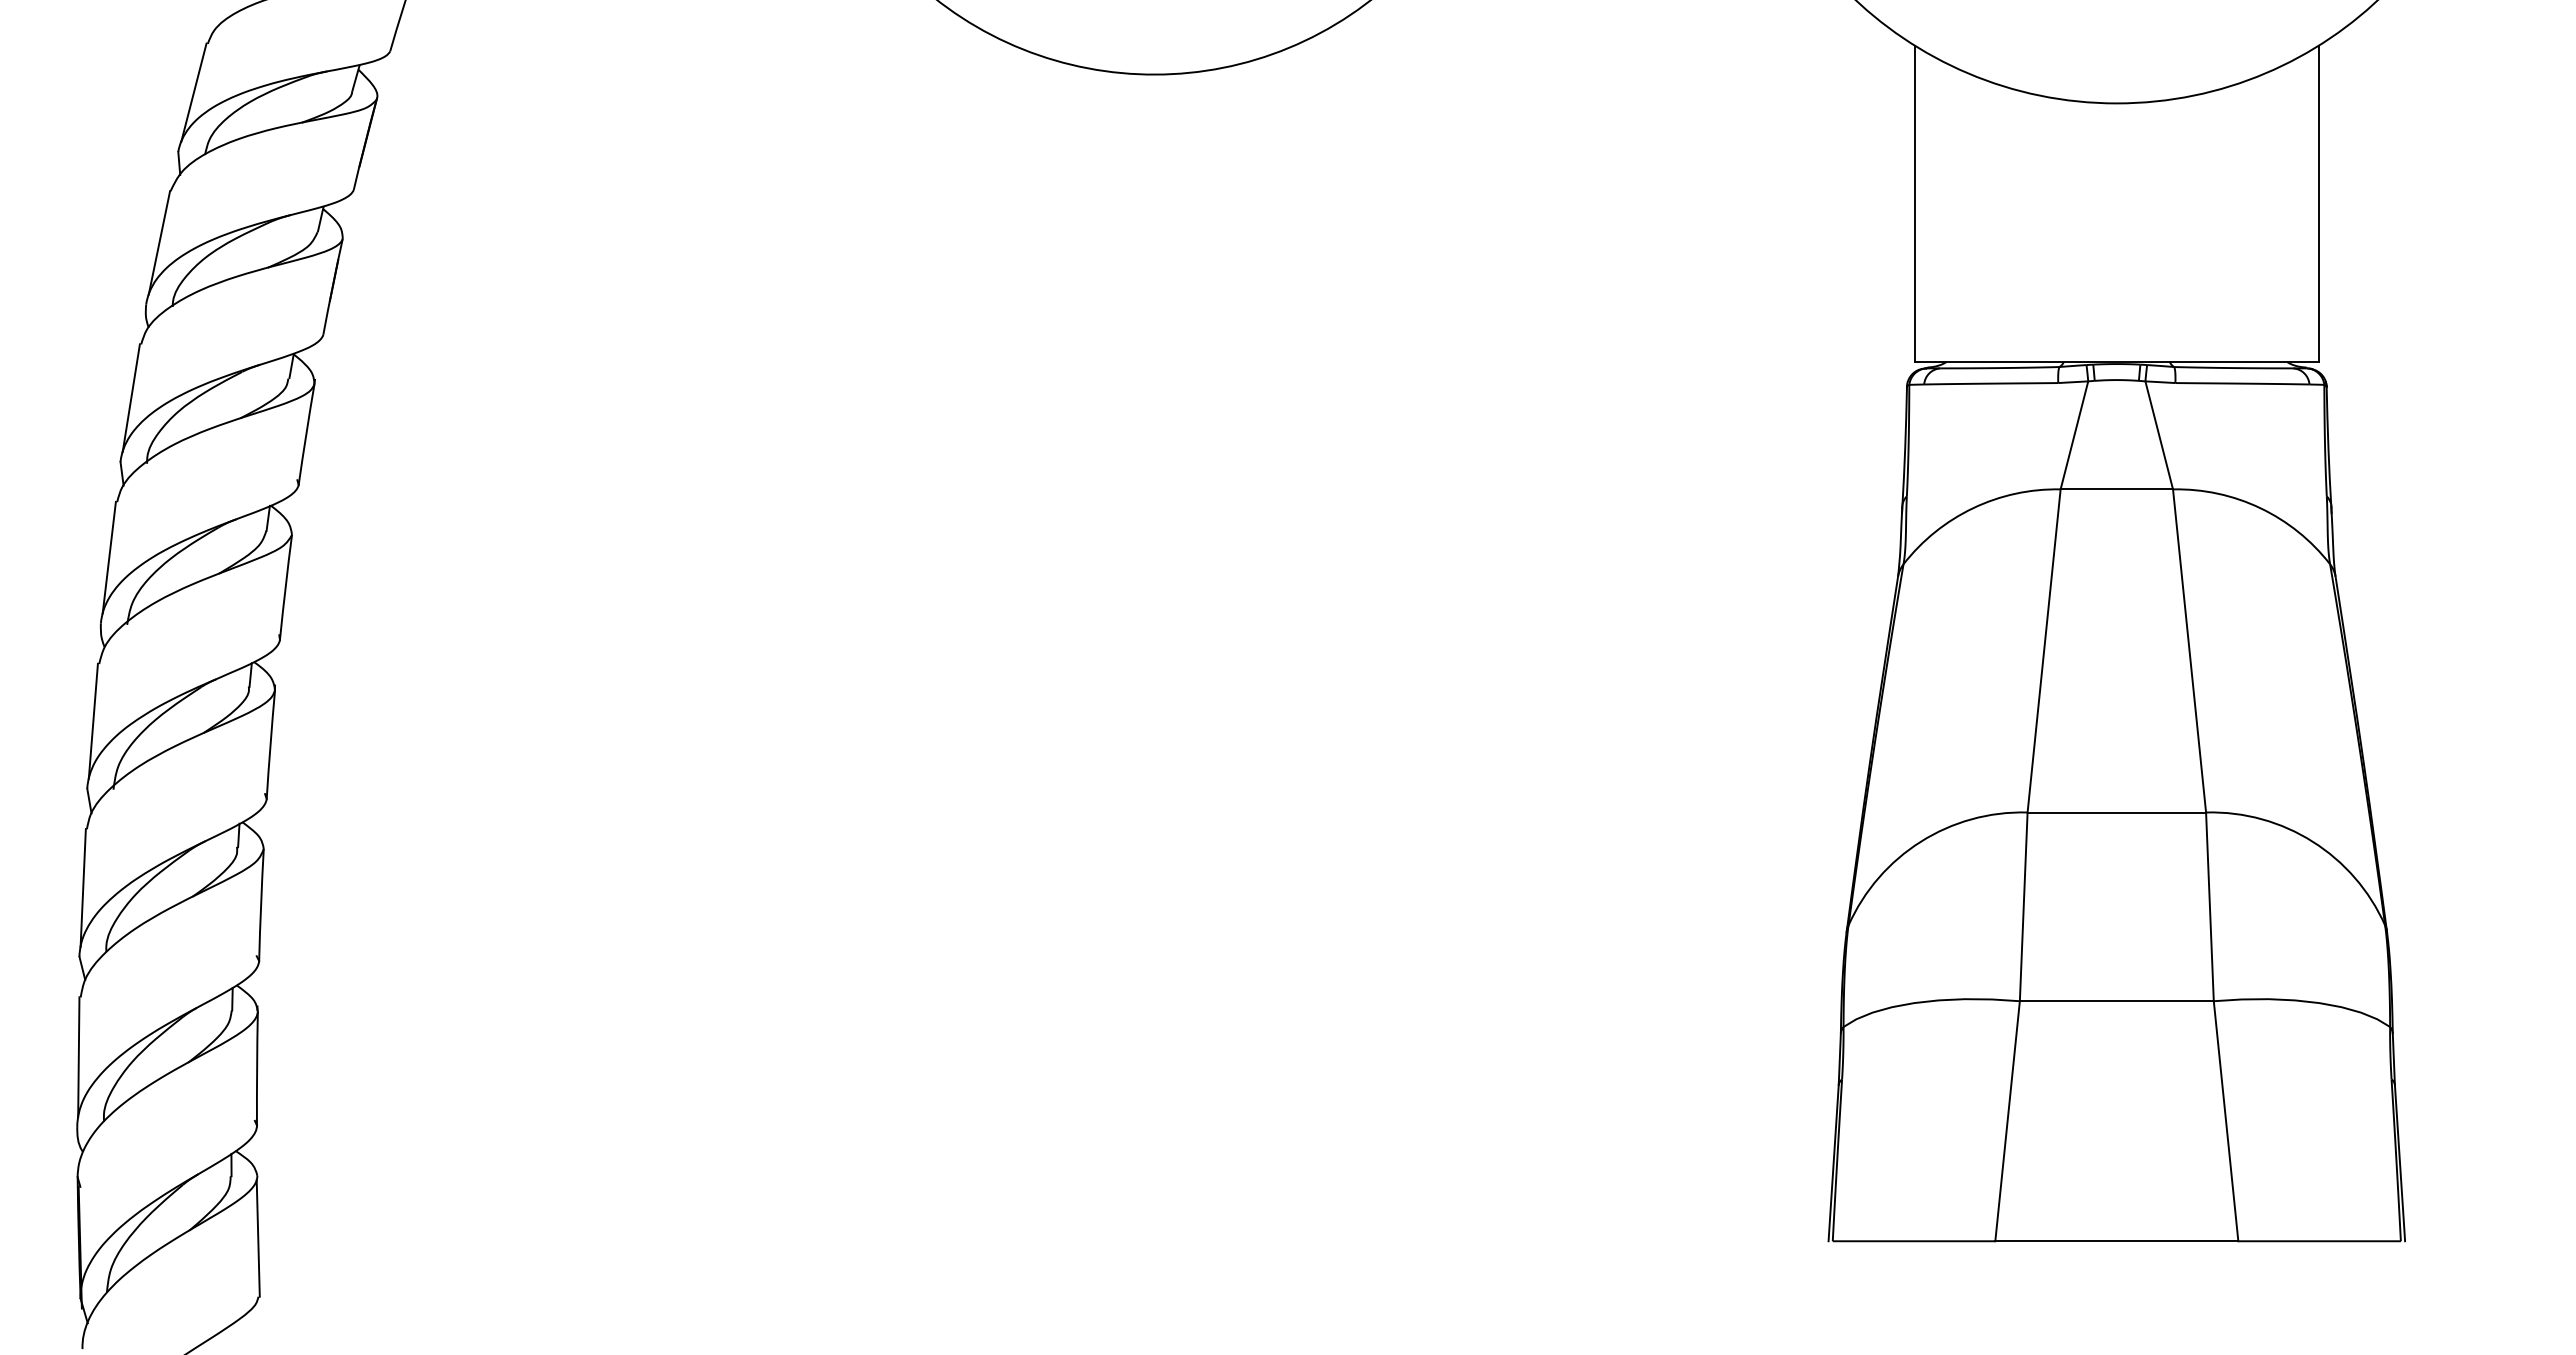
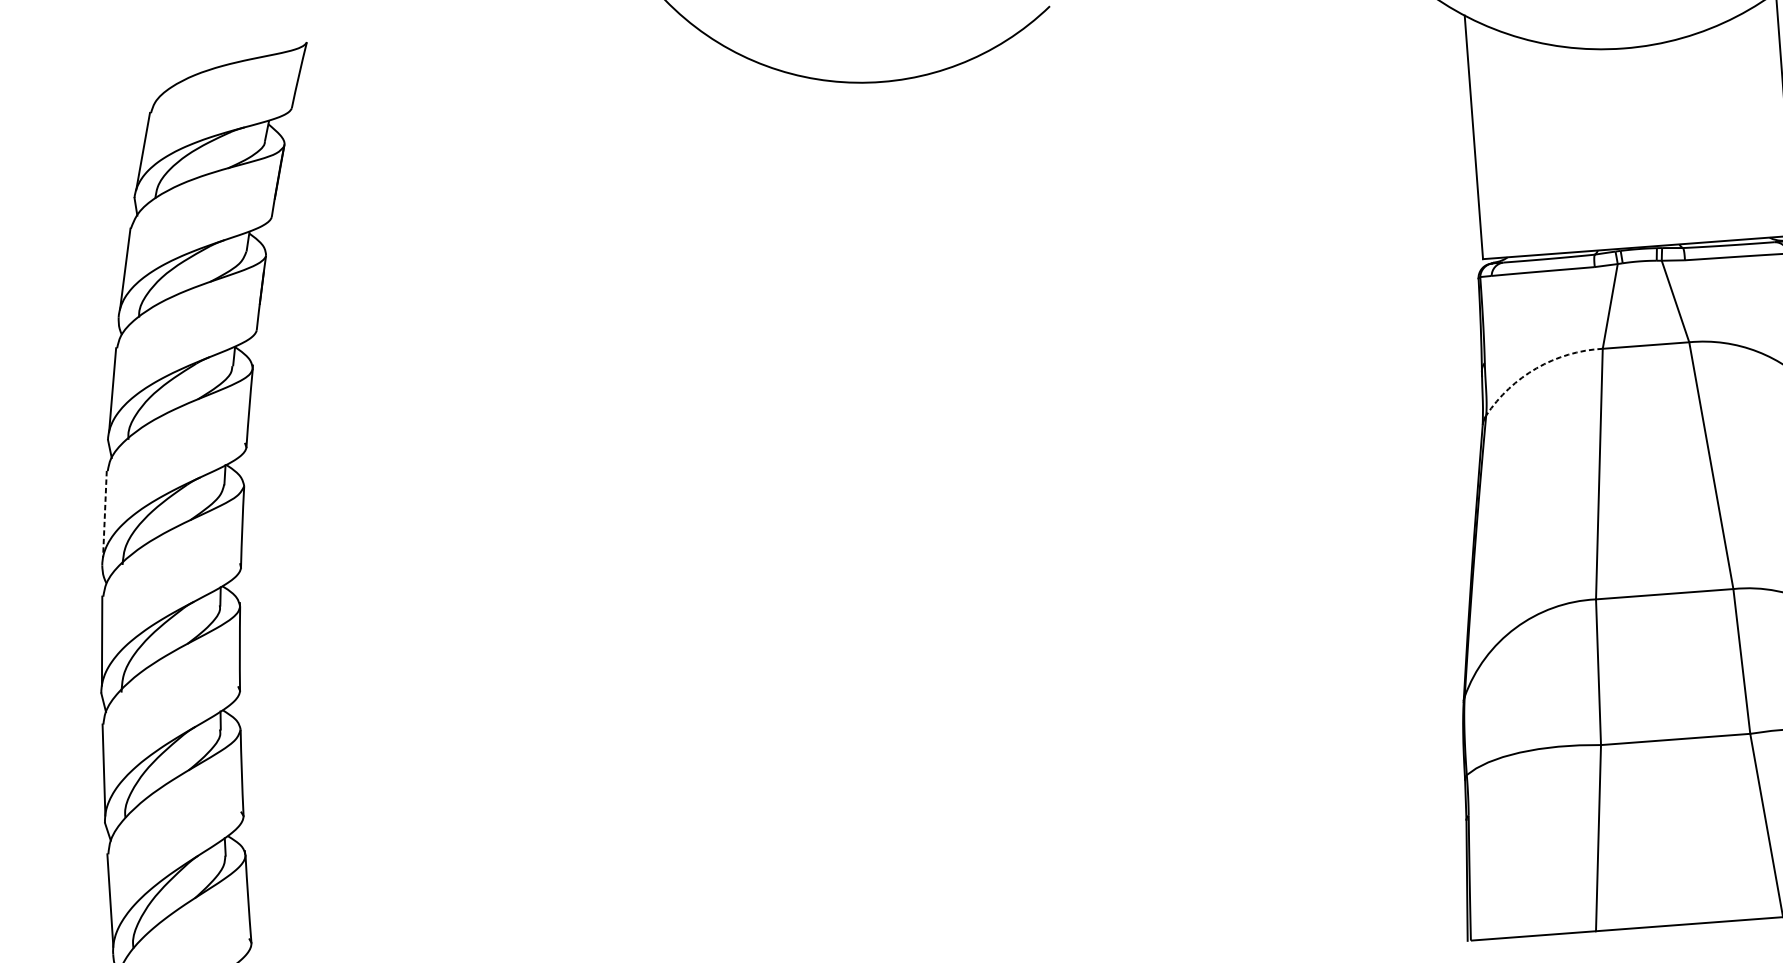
arc: (1973, 508) -> (1536, 368), solid -> dashed
line: (109, 558) -> (105, 514), solid -> dashed

